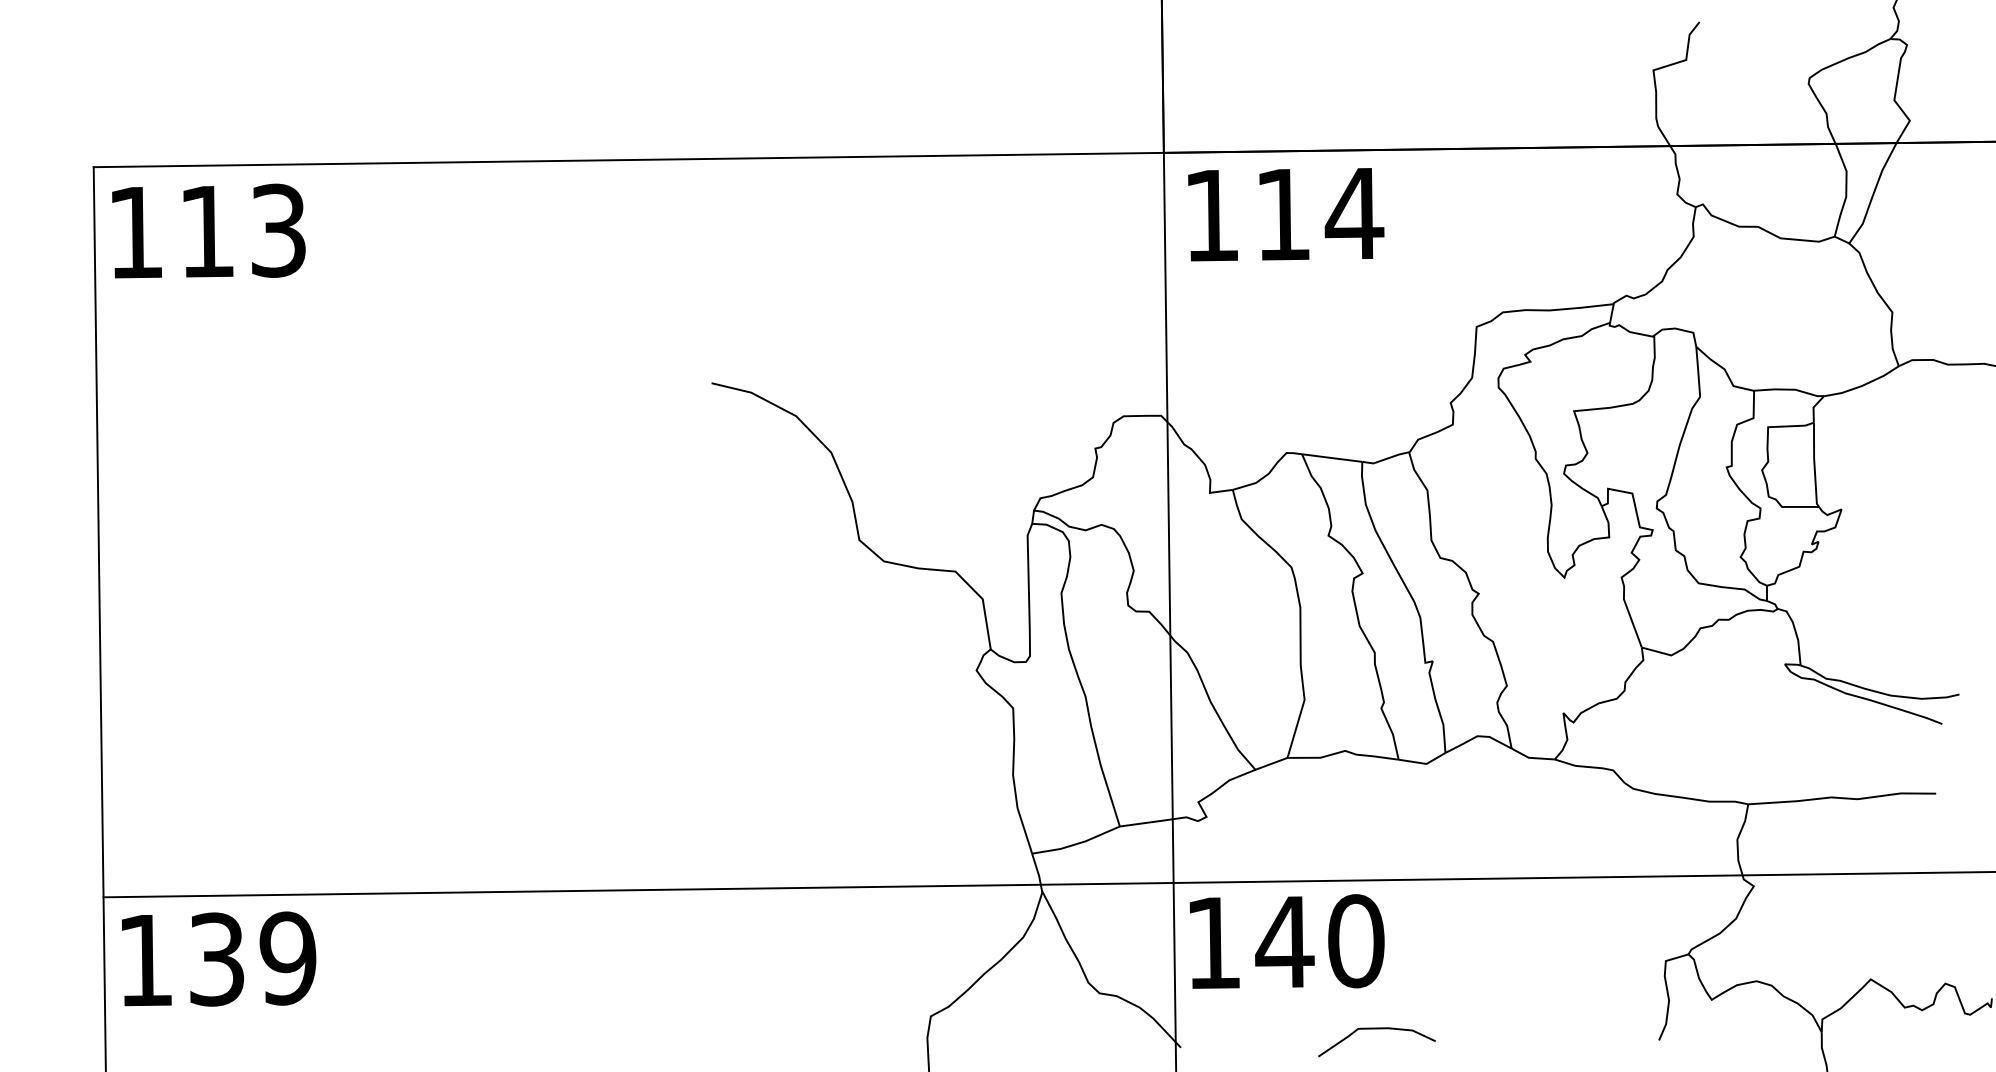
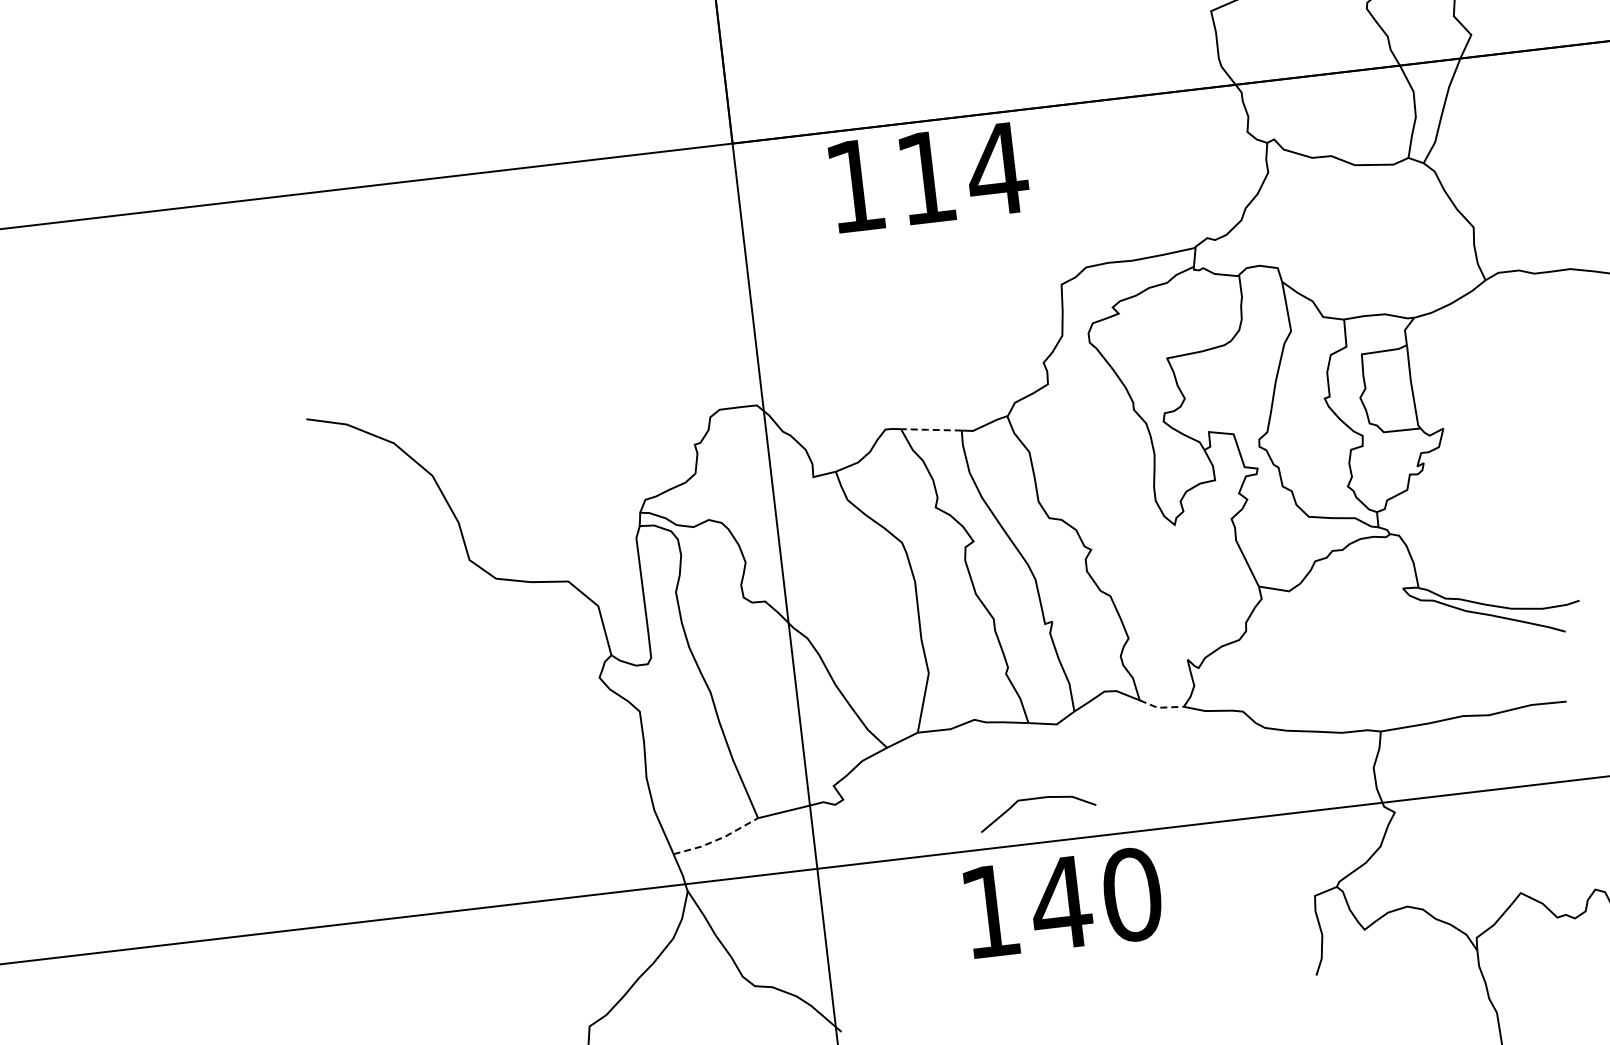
text: (1286, 214) -> (929, 177), moved
line: (1331, 458) -> (930, 430), solid -> dashed
line: (1531, 757) -> (1160, 707), solid -> dashed
line: (1077, 843) -> (717, 839), solid -> dashed
text: (1286, 941) -> (1062, 902), moved
curve: (1376, 1029) -> (1036, 799), moved

